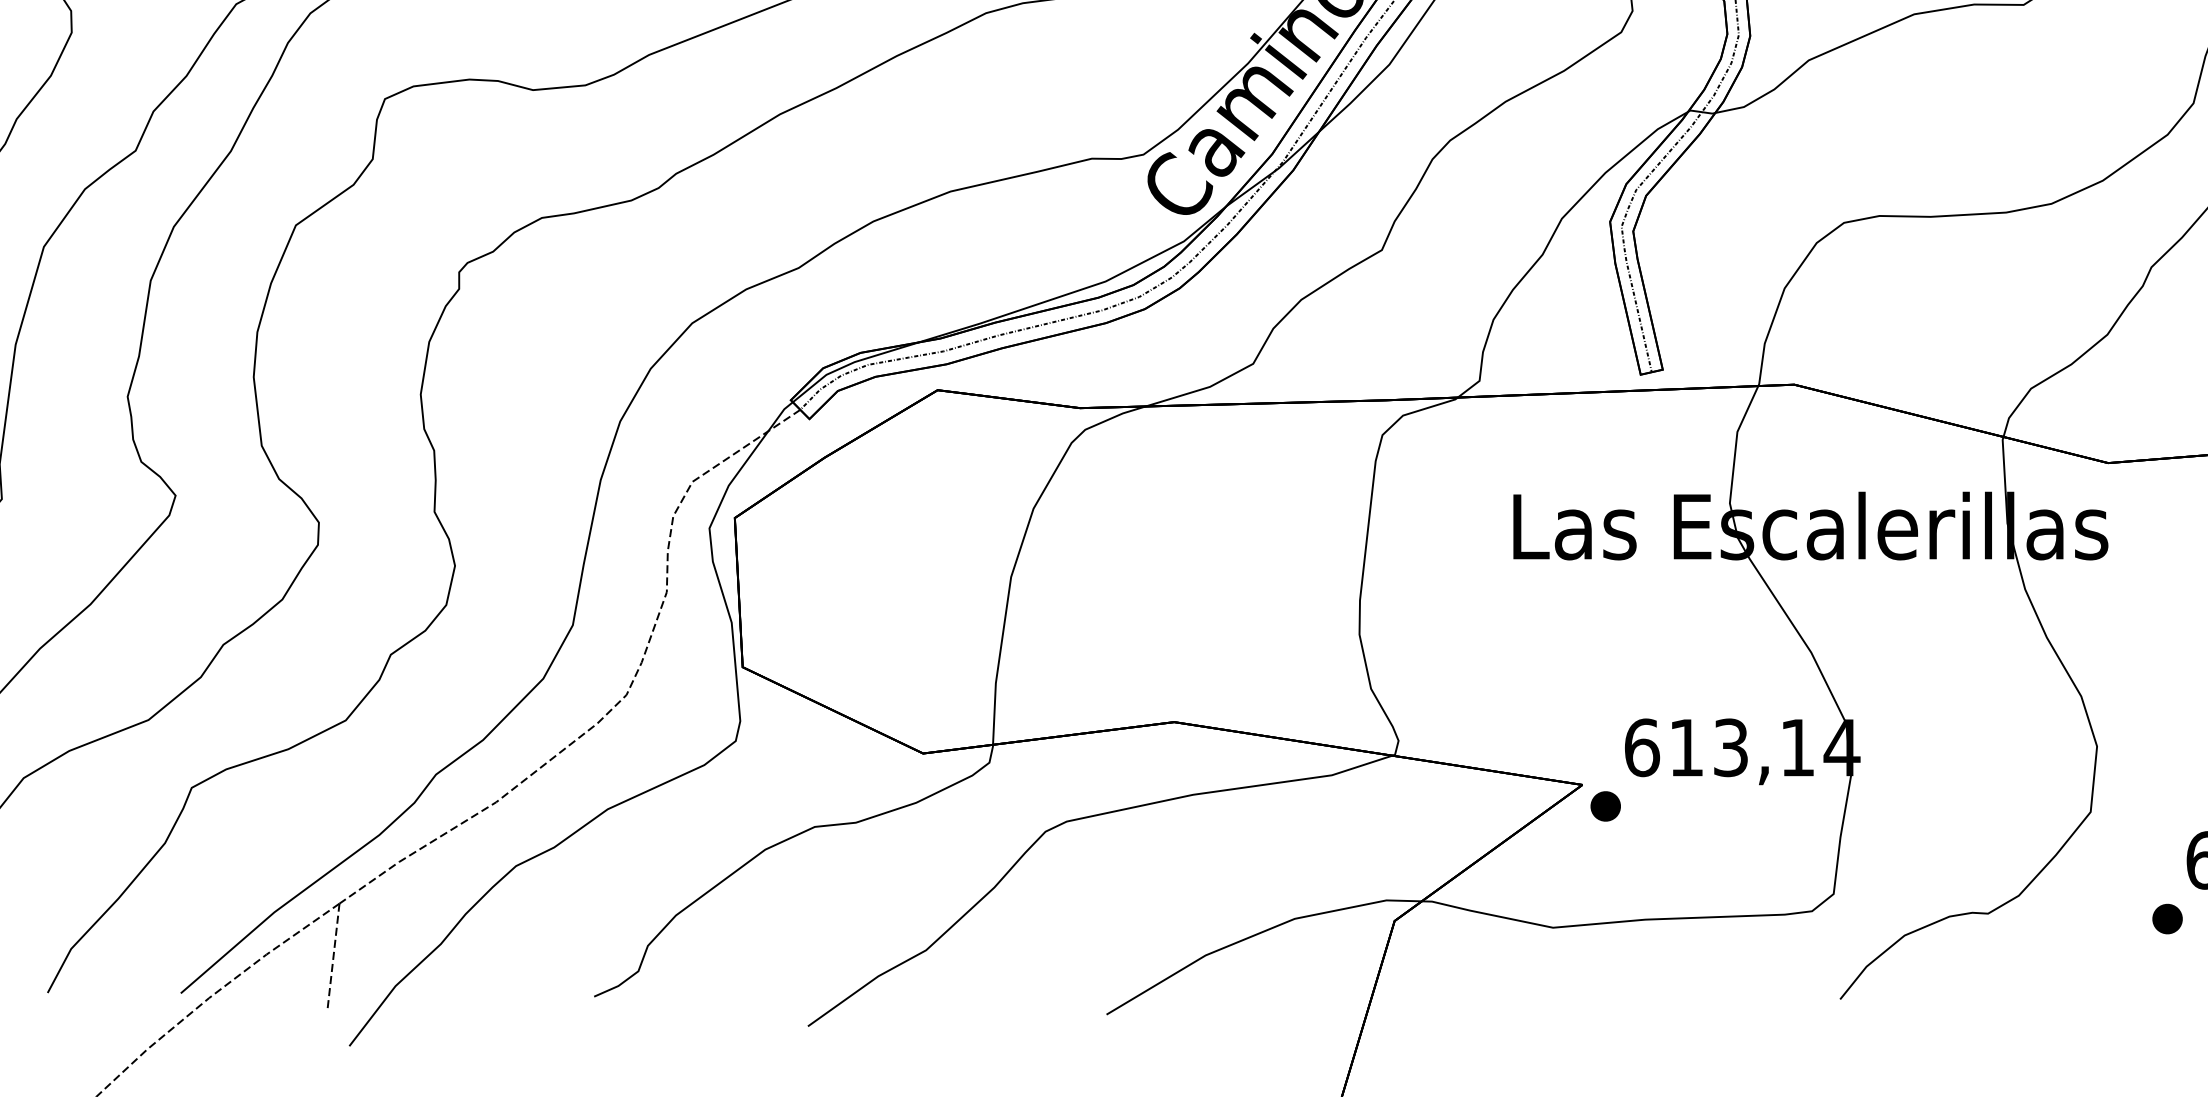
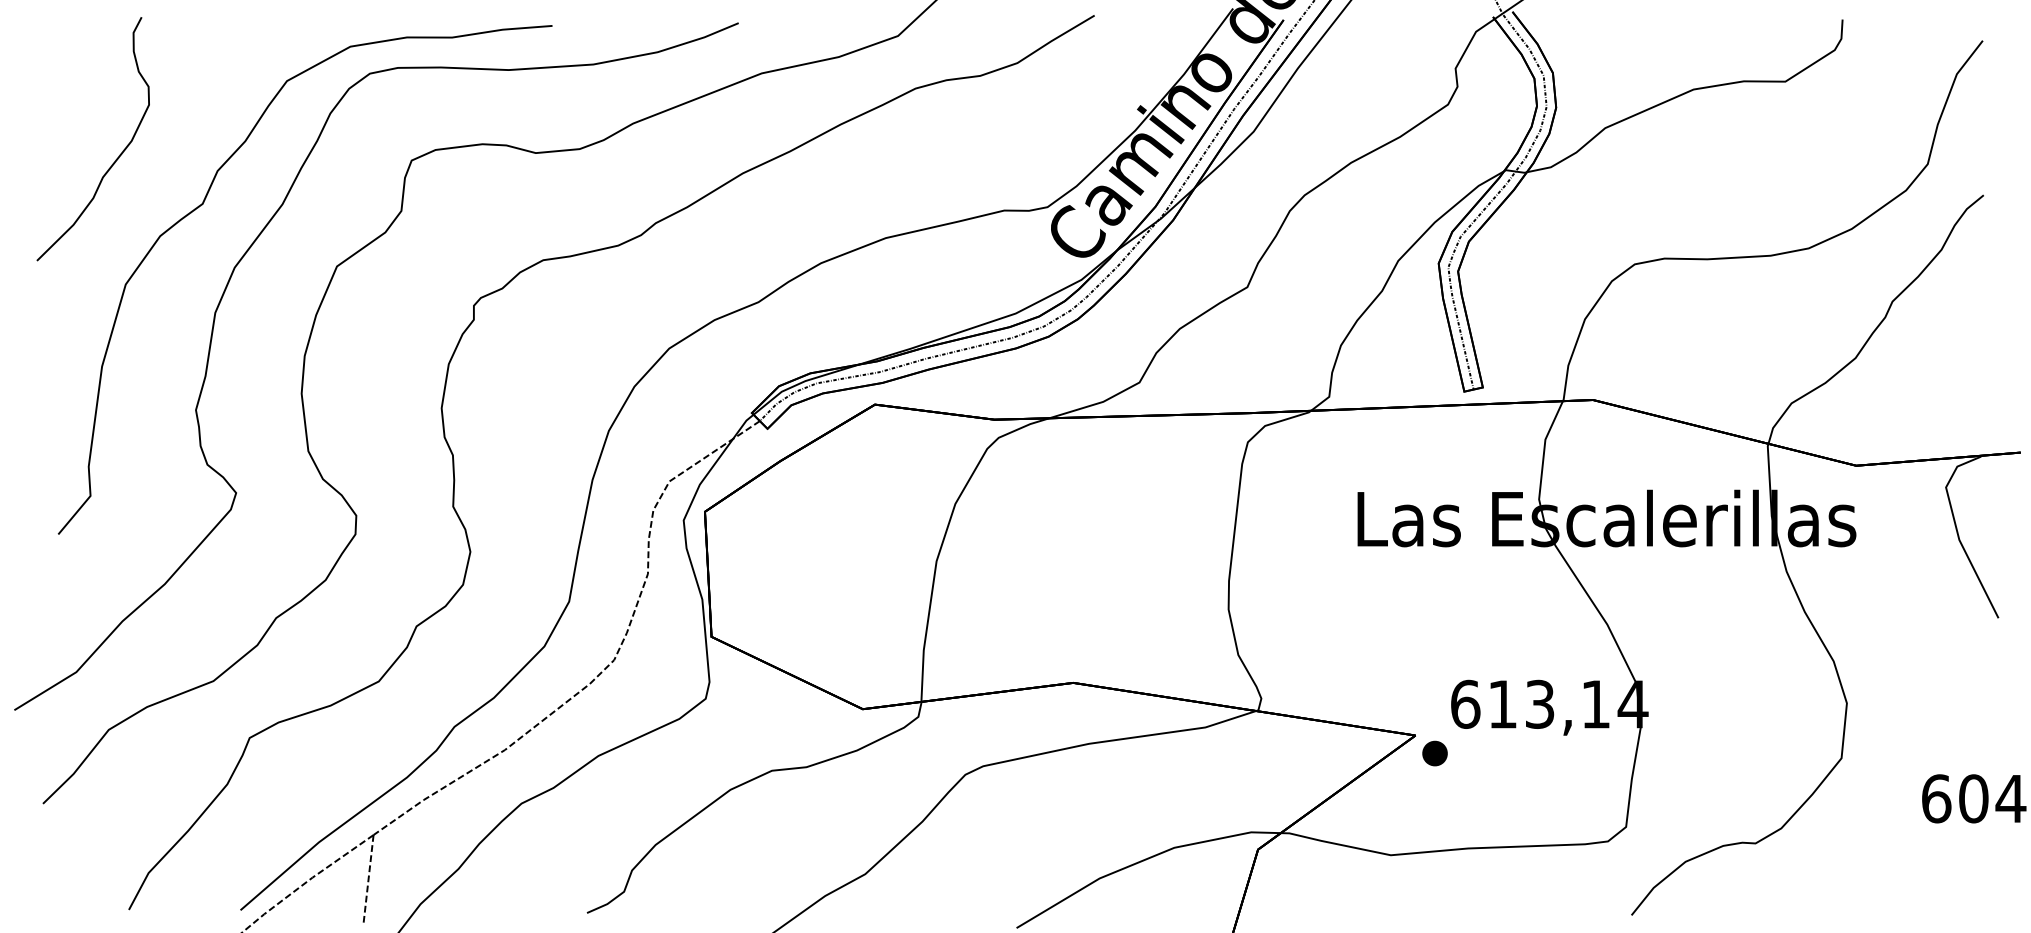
part: (2166, 918) -> (1905, 847), removed

